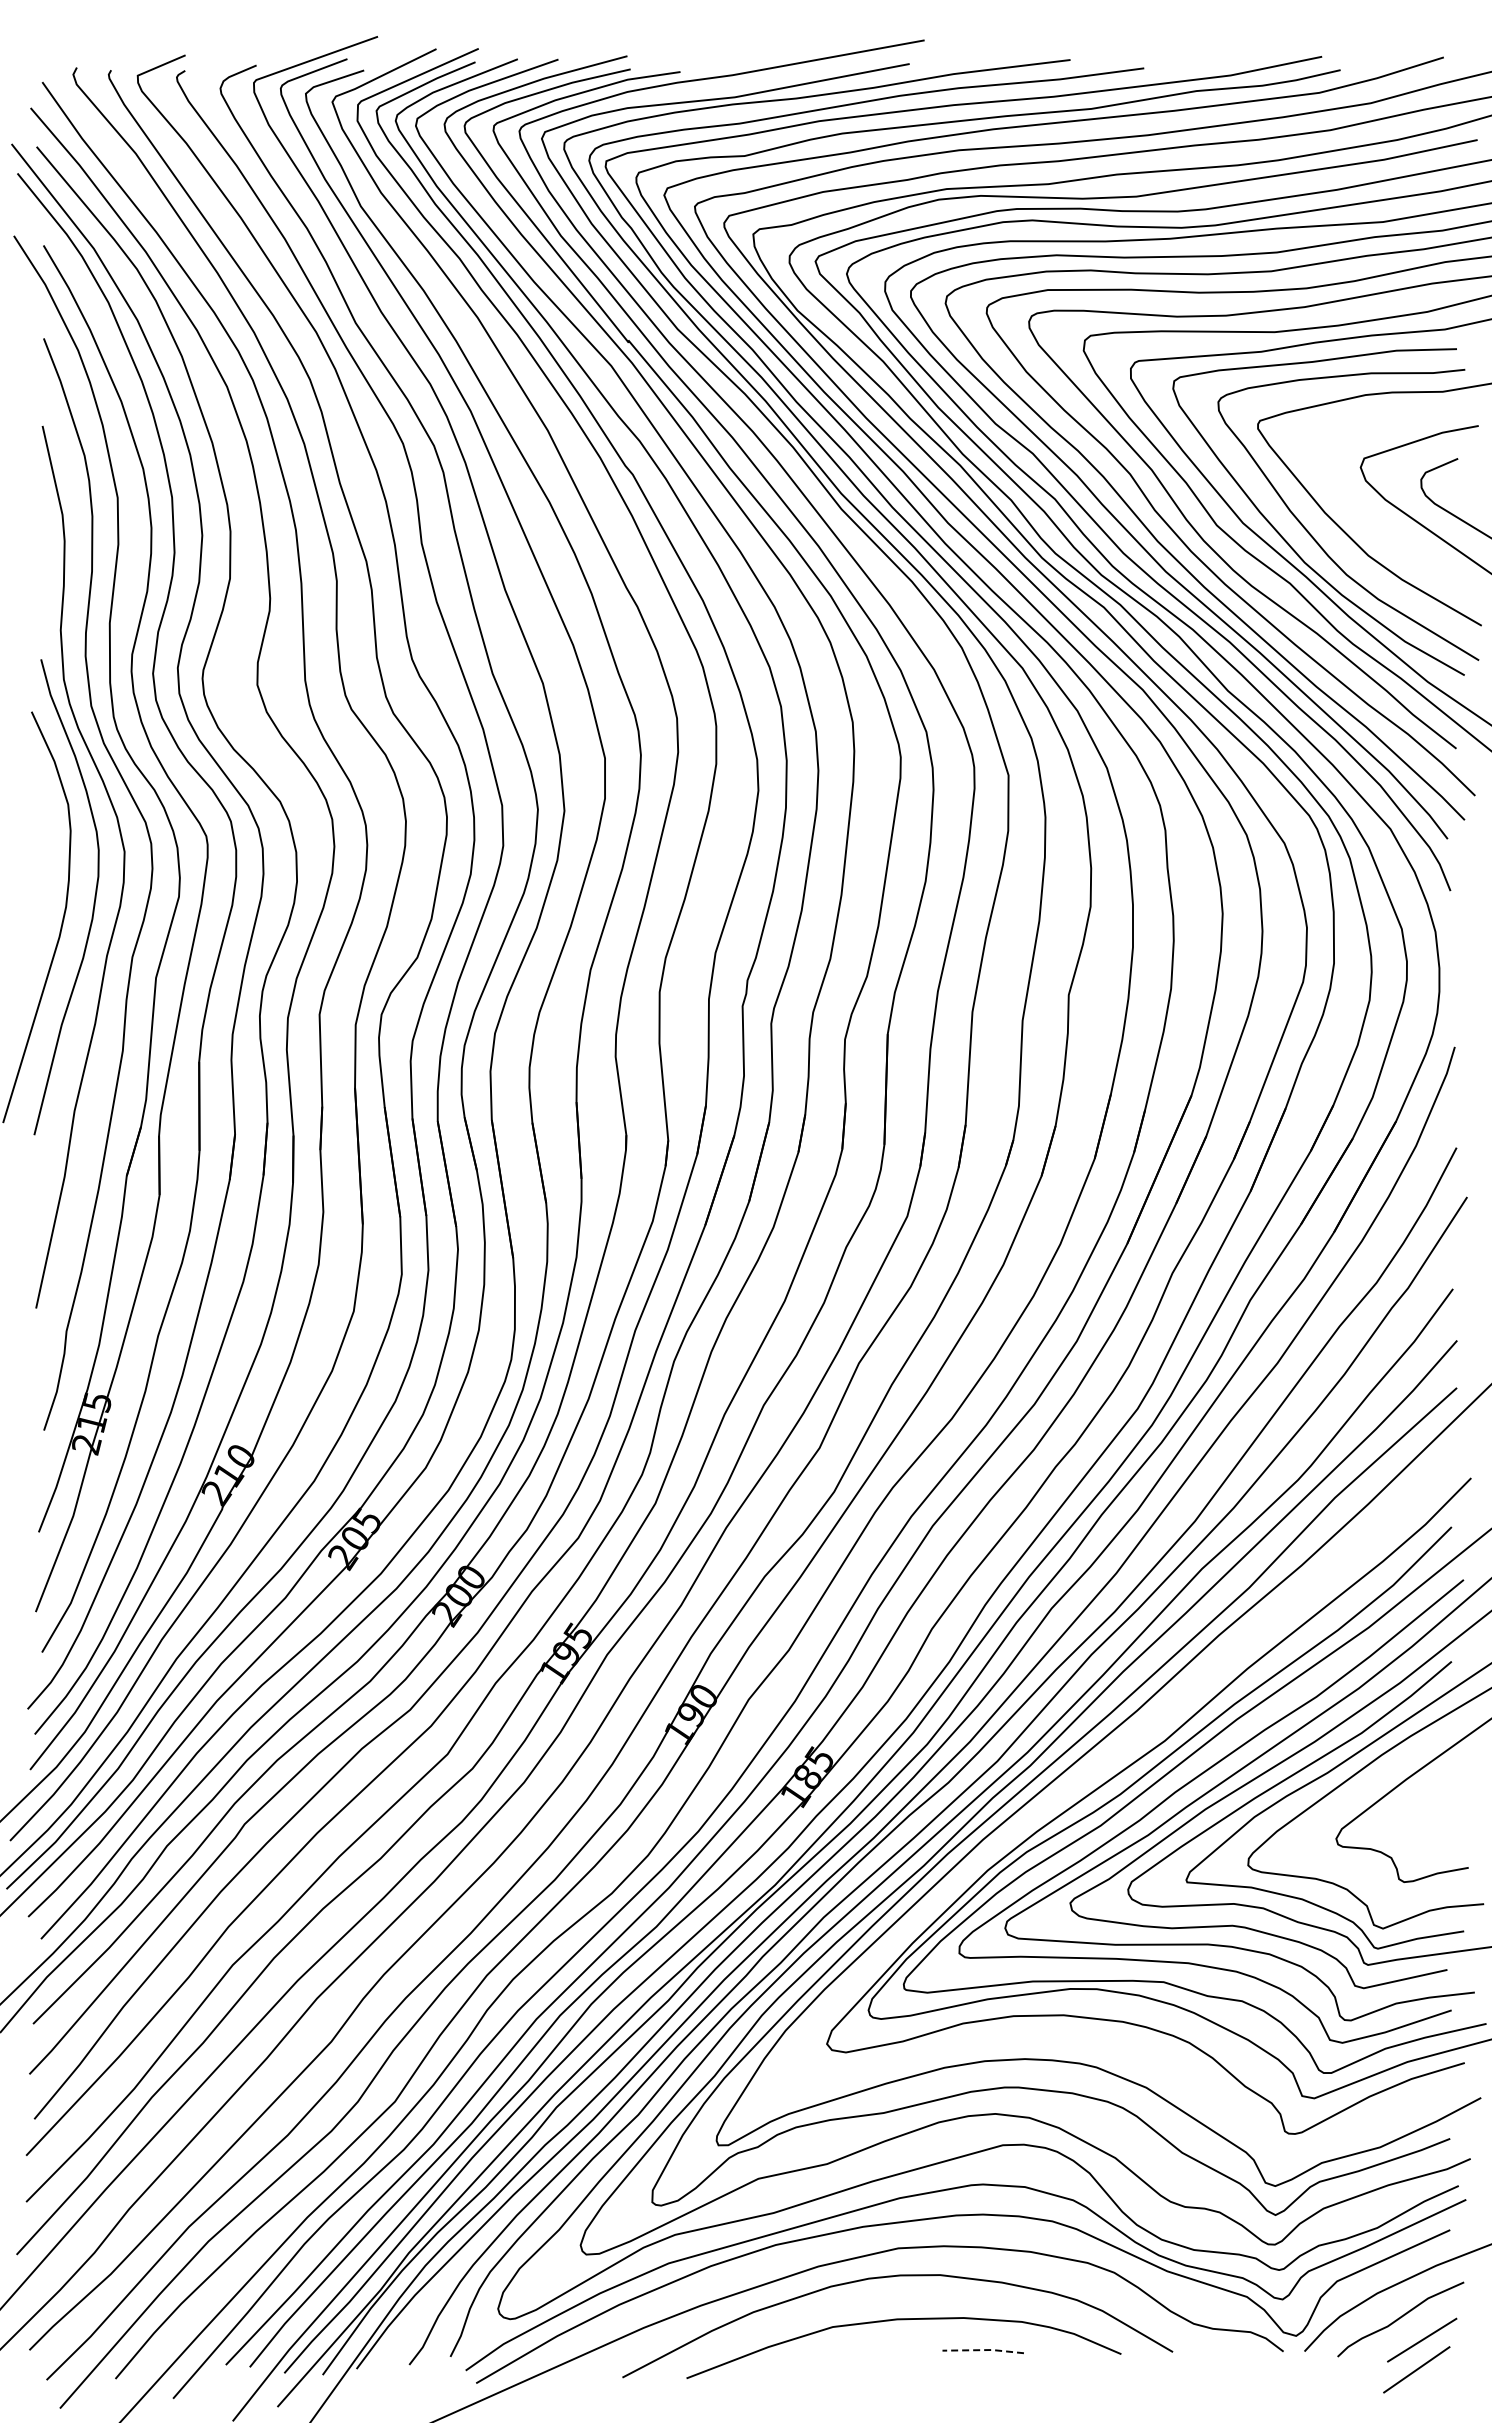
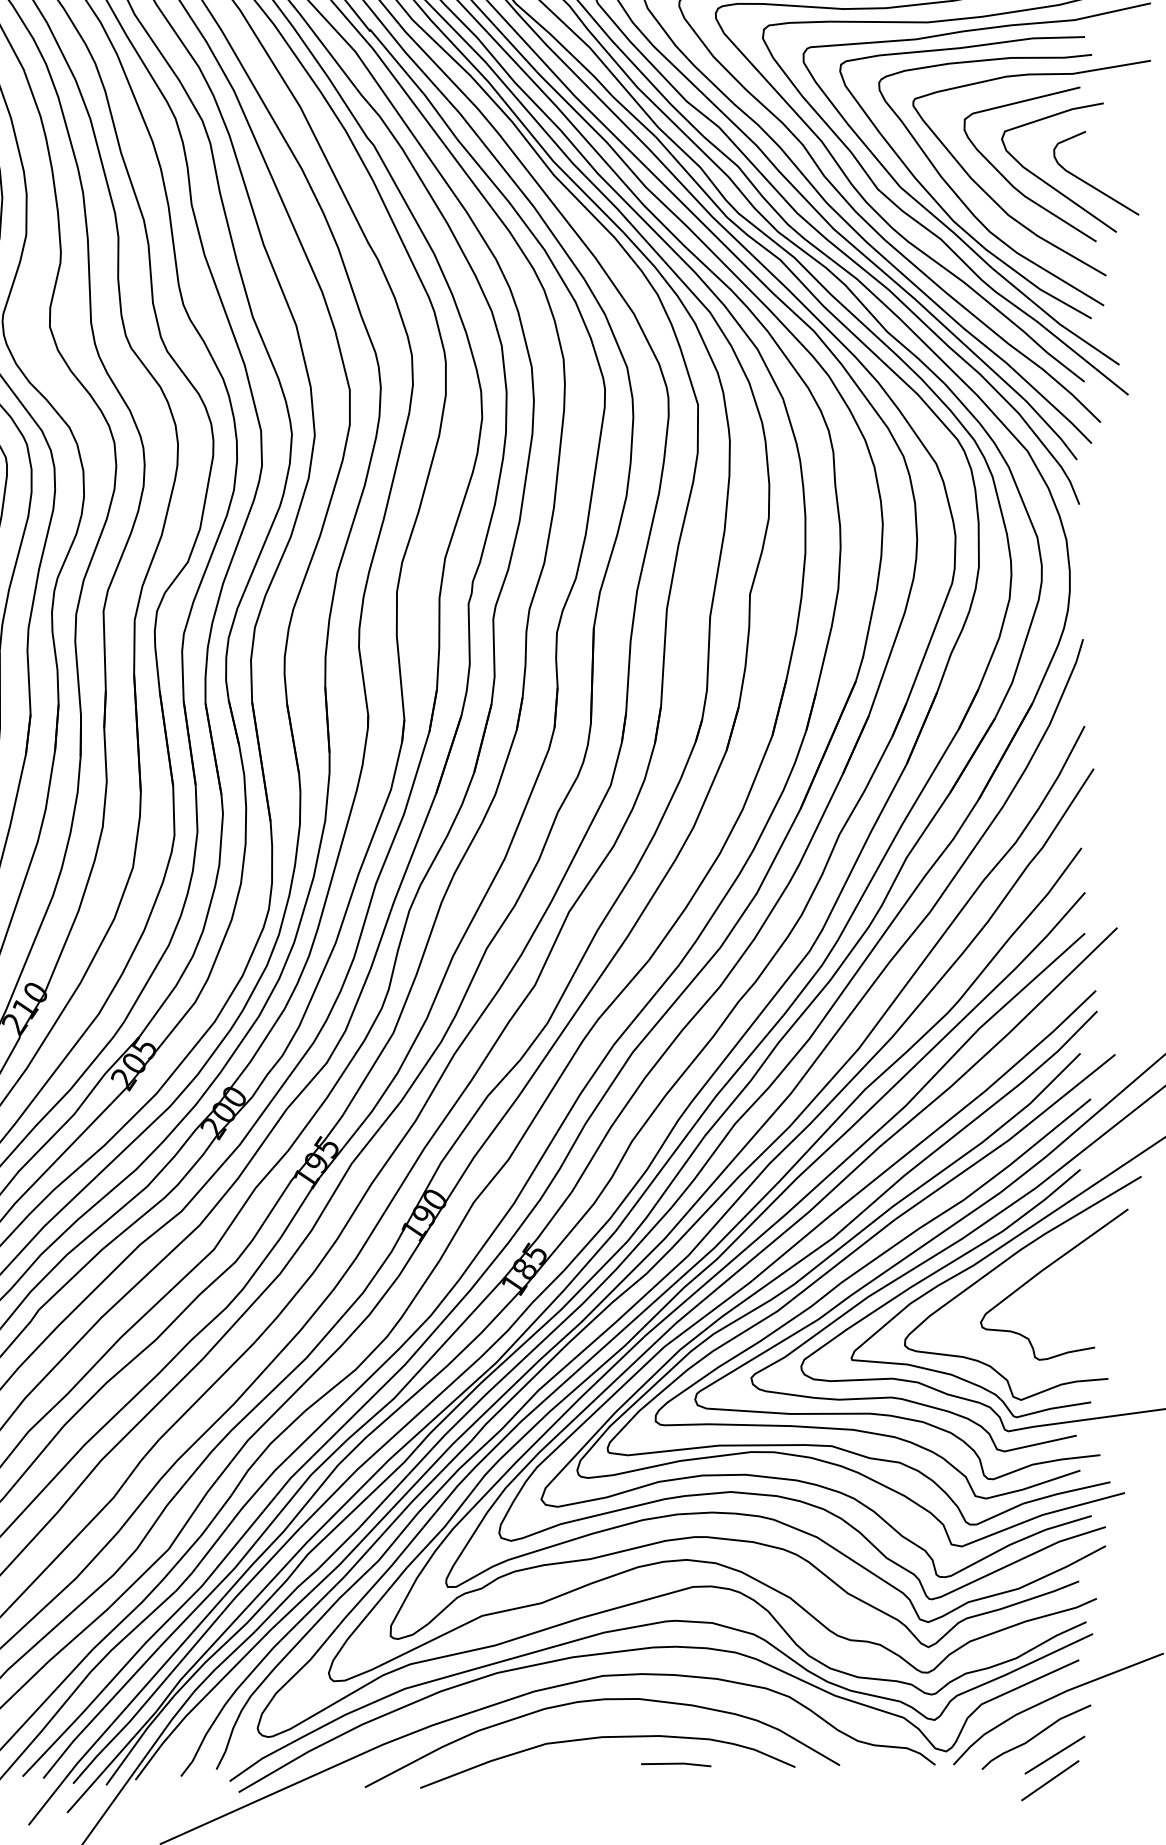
curve: (1371, 518) -> (1011, 183), added
curve: (1099, 1768) -> (776, 1261), added
line: (983, 2350) -> (676, 1764), dashed -> solid

